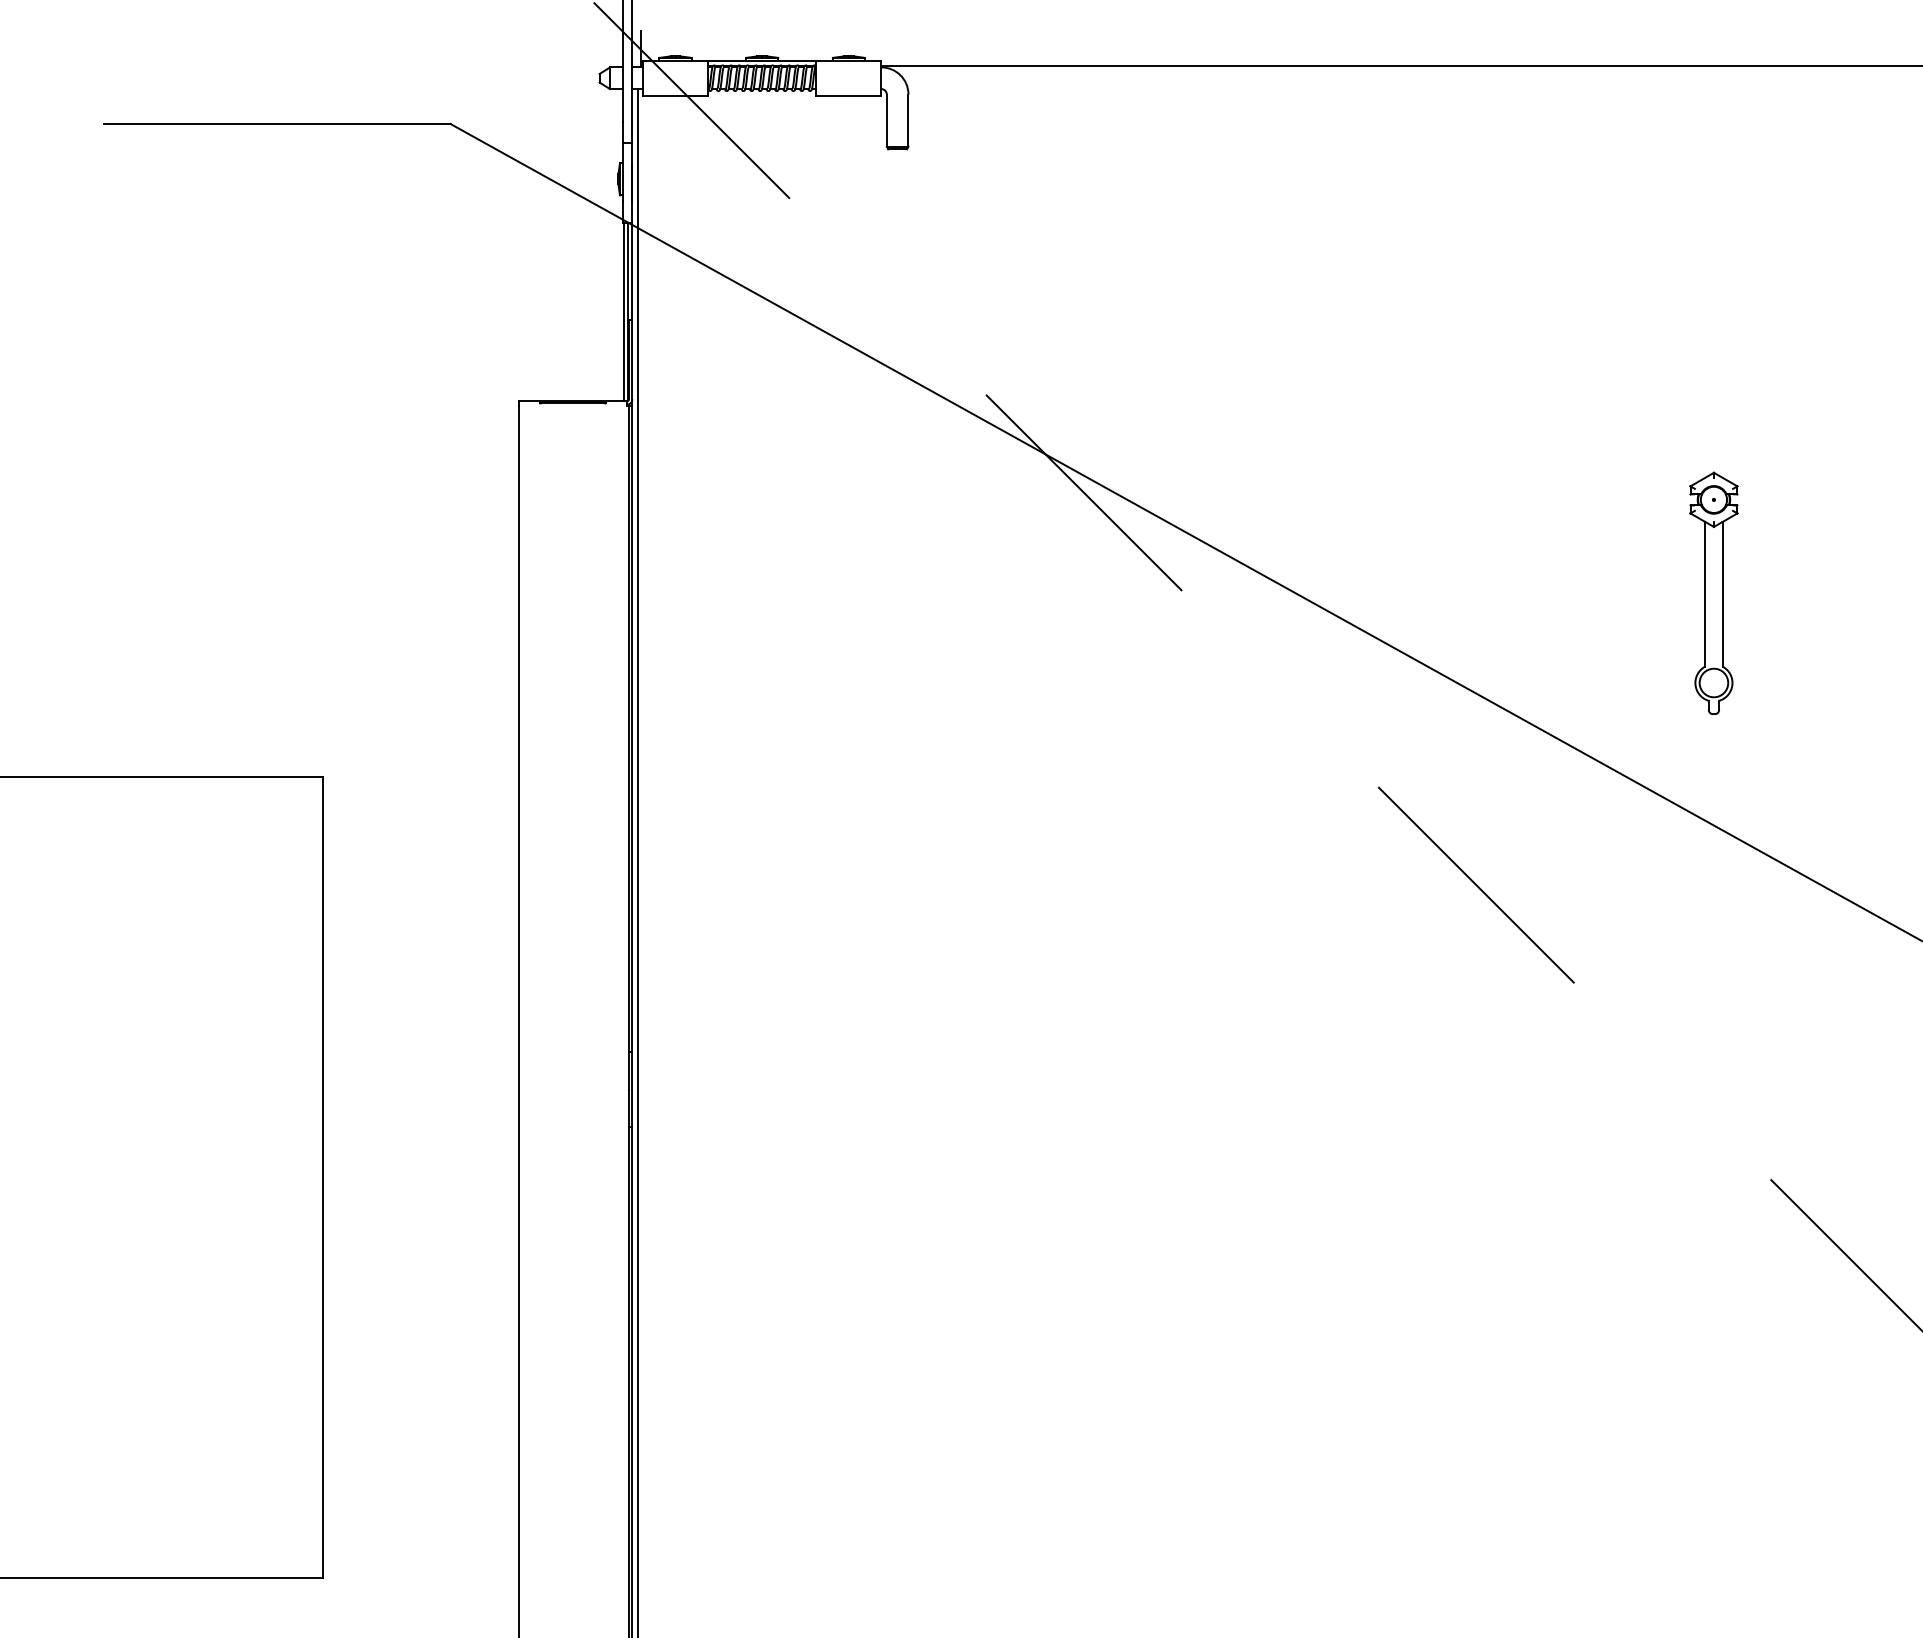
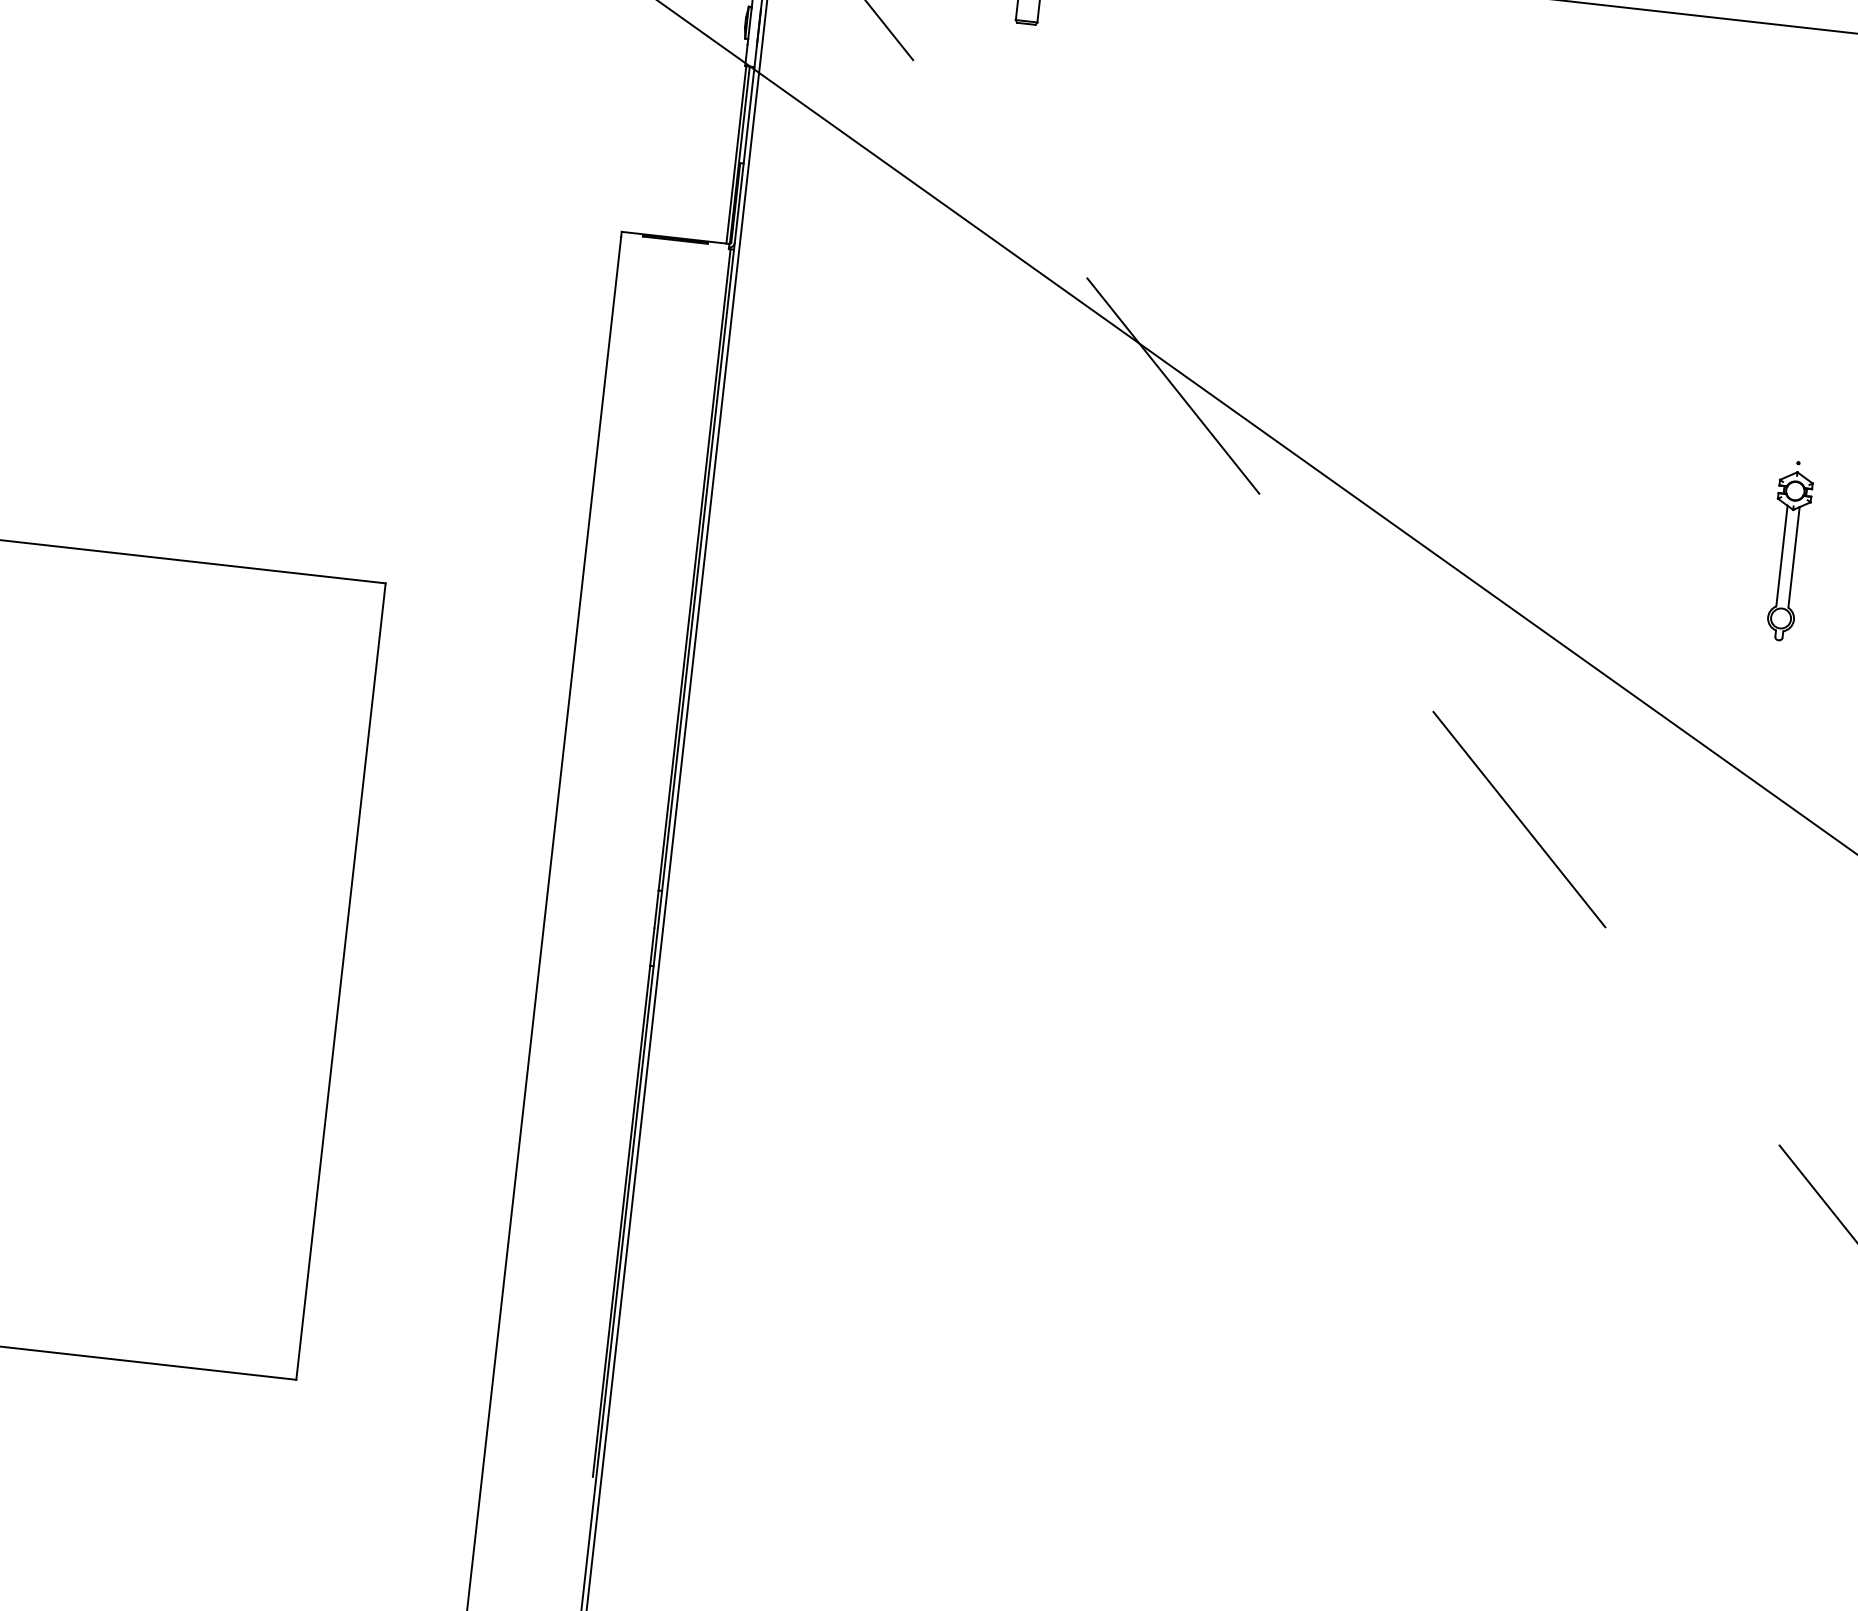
part: (1713, 593) -> (1787, 556), size x0.7

